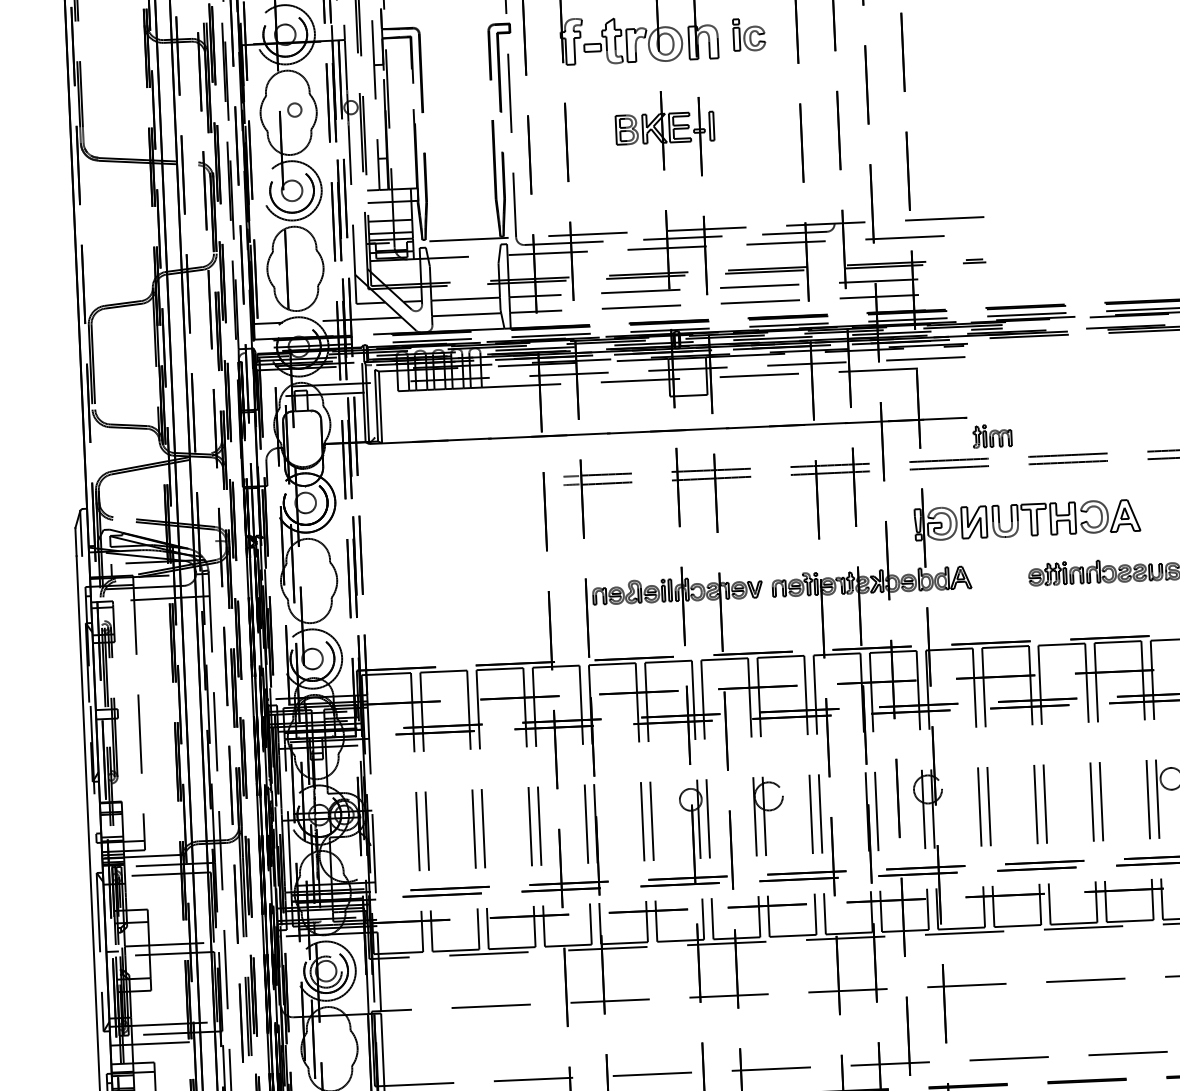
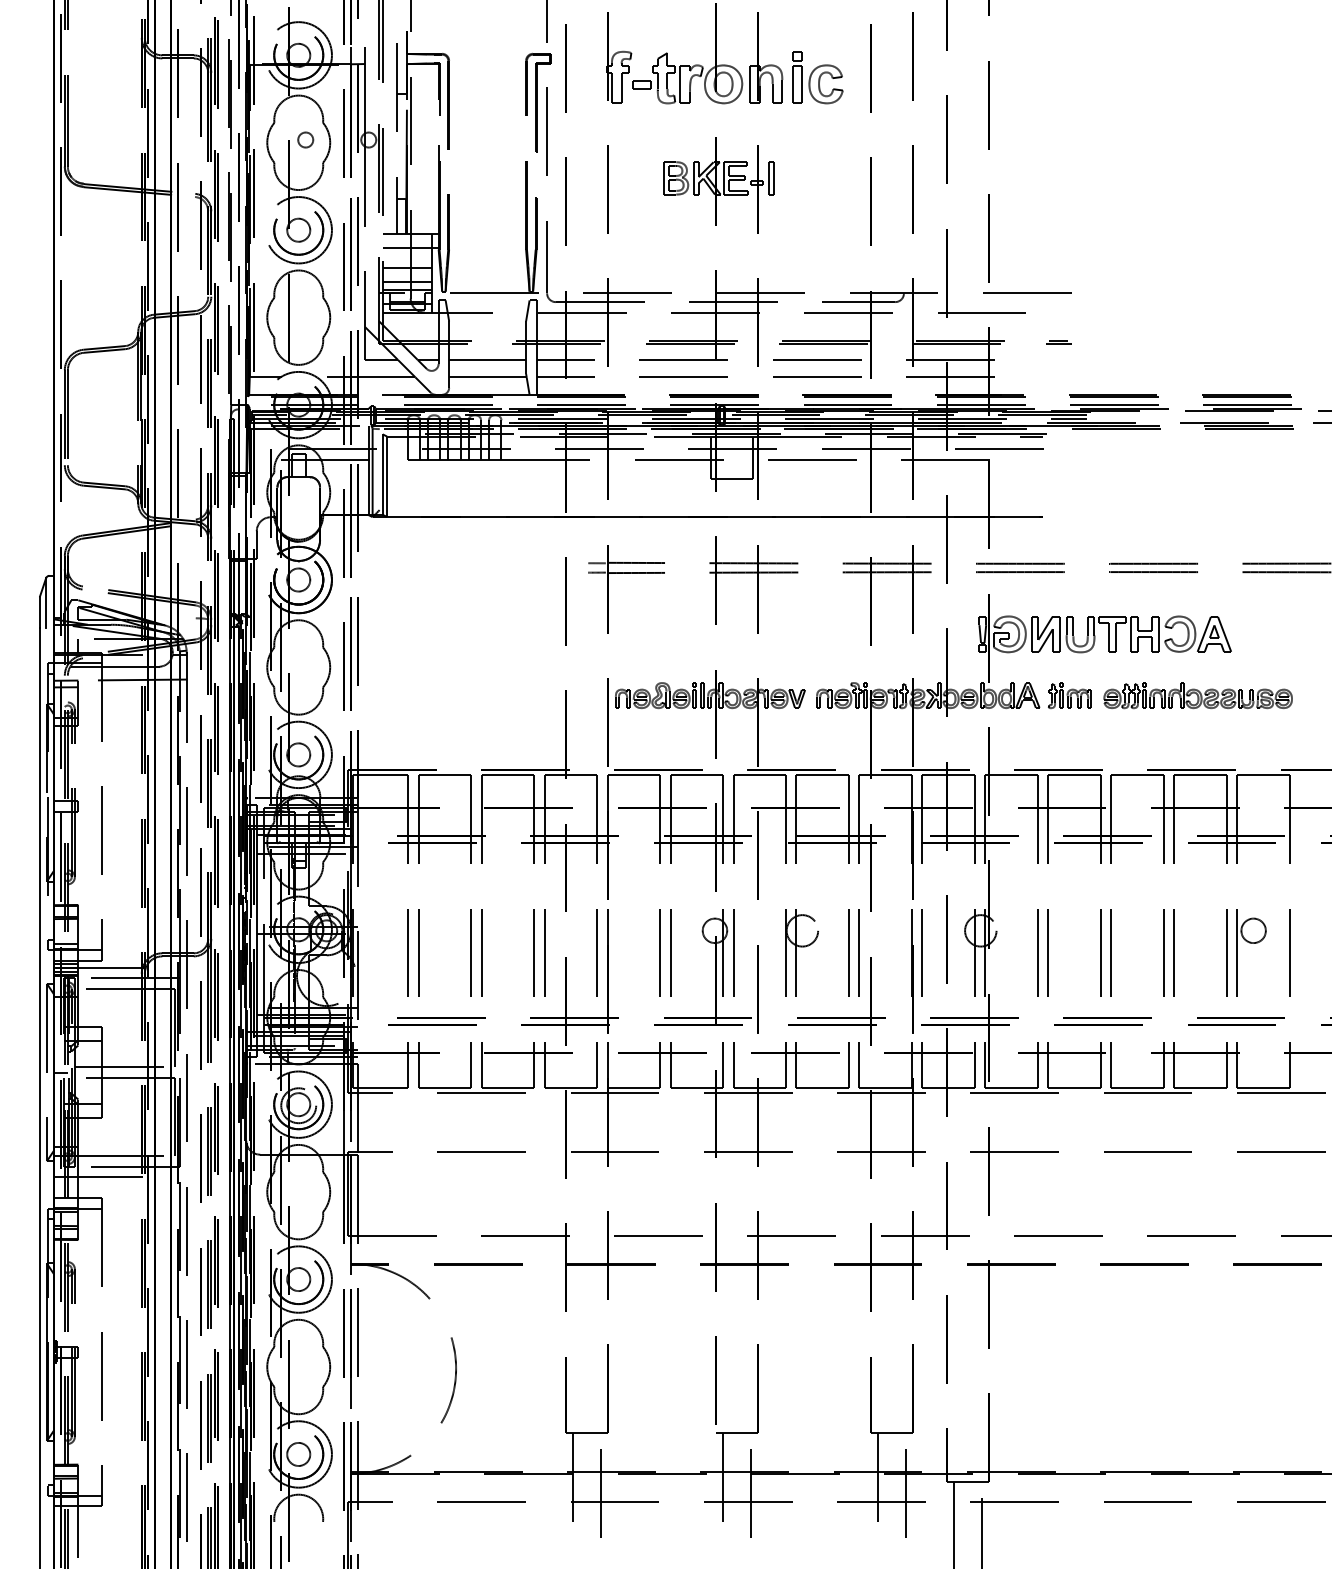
part: (749, 34) -> (817, 77), size x1.43
part: (991, 435) -> (1069, 695), moved

